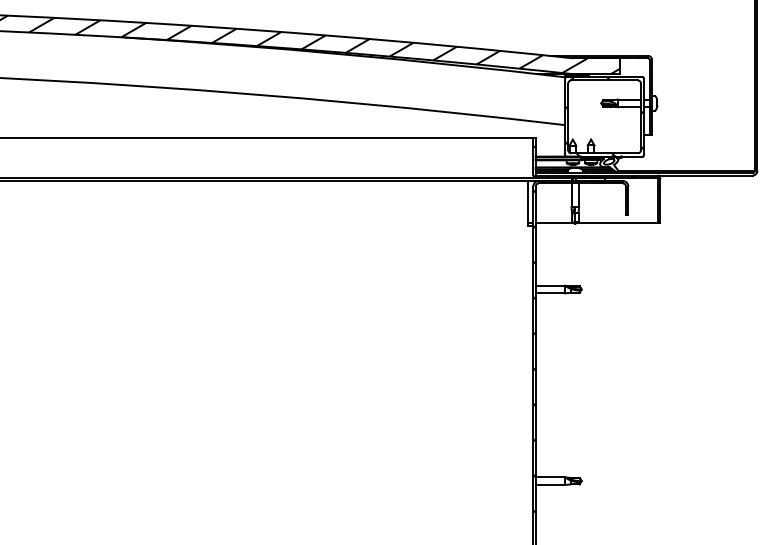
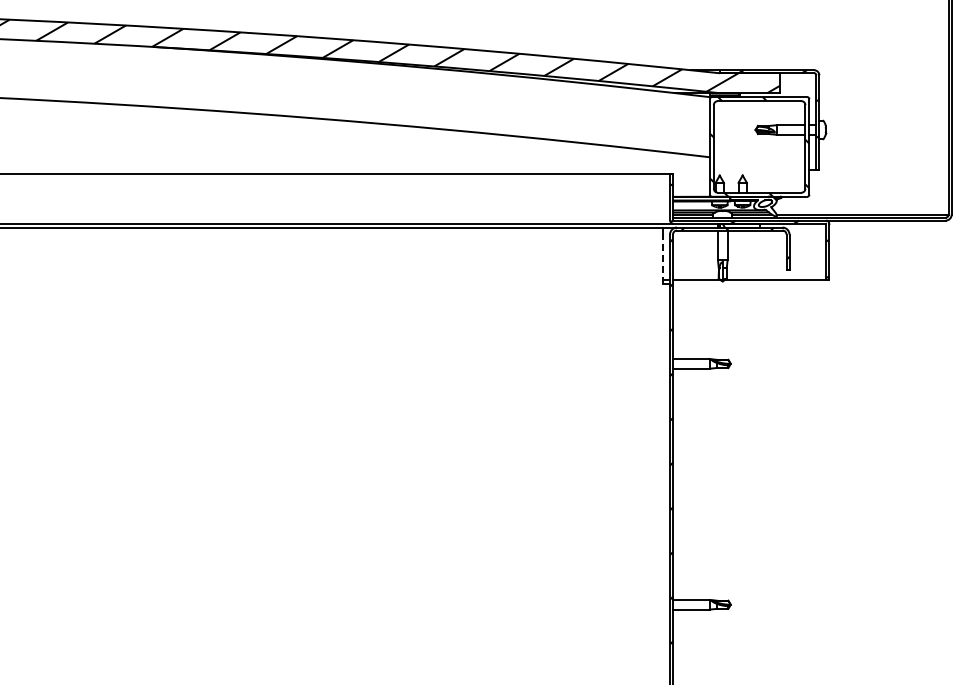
line: (528, 206) -> (663, 259), solid -> dashed

